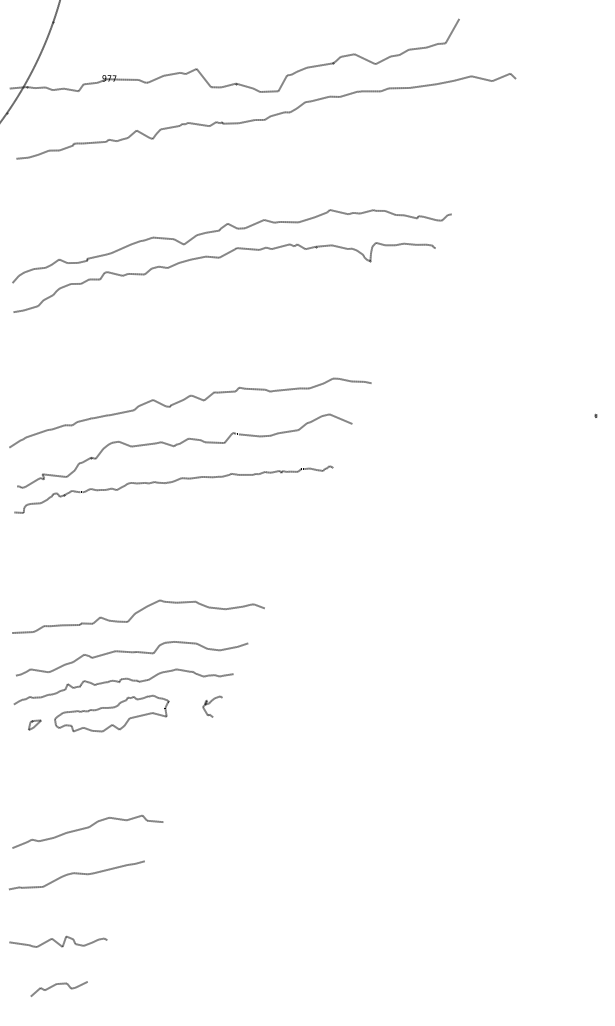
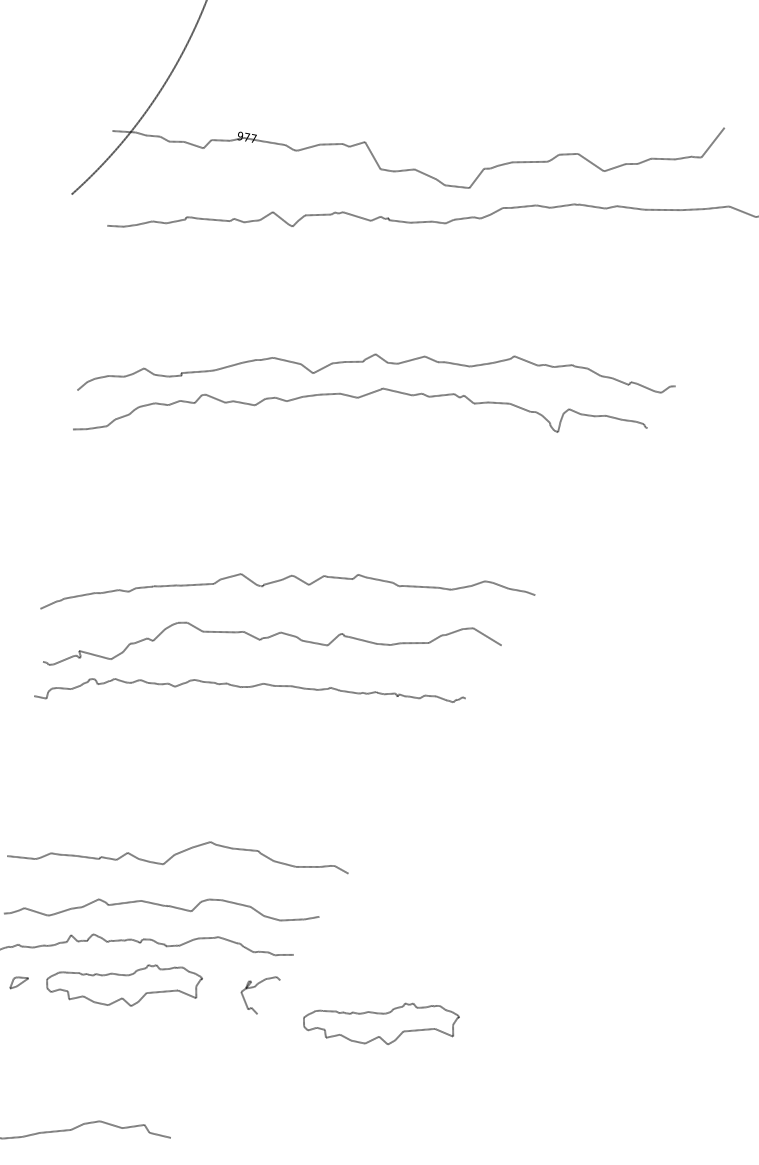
part: (212, 706) -> (259, 993), size x1.4
part: (304, 713) -> (380, 1021), added

